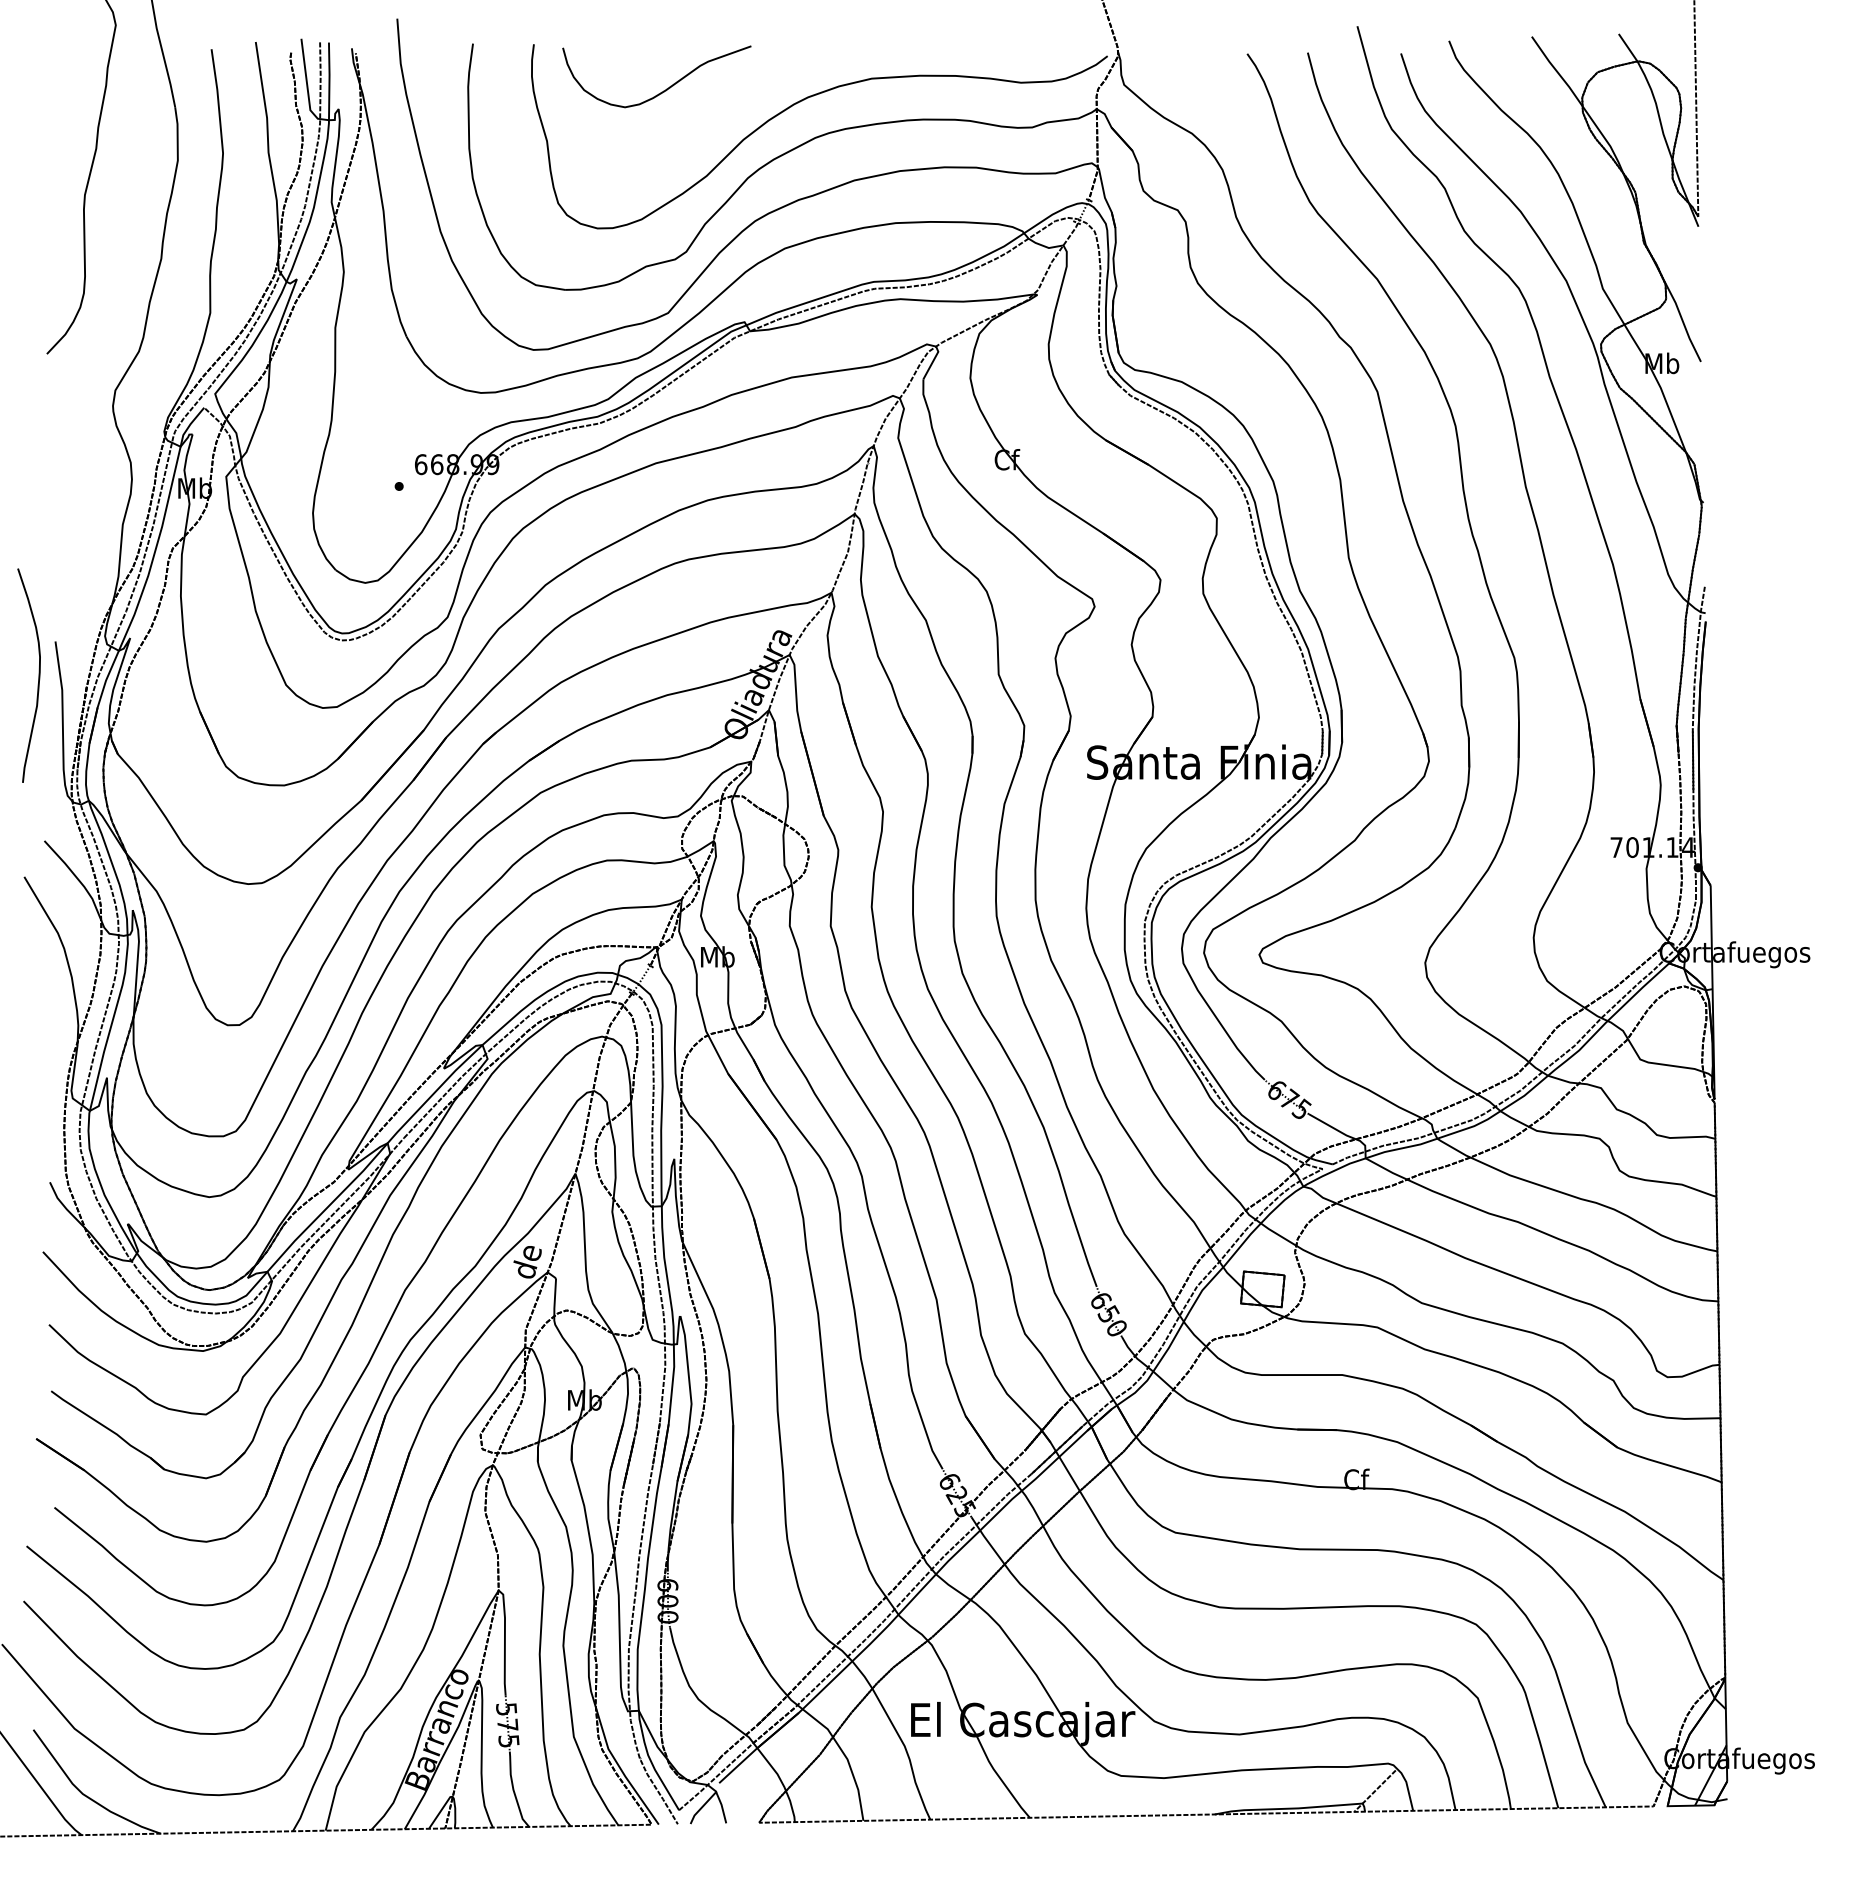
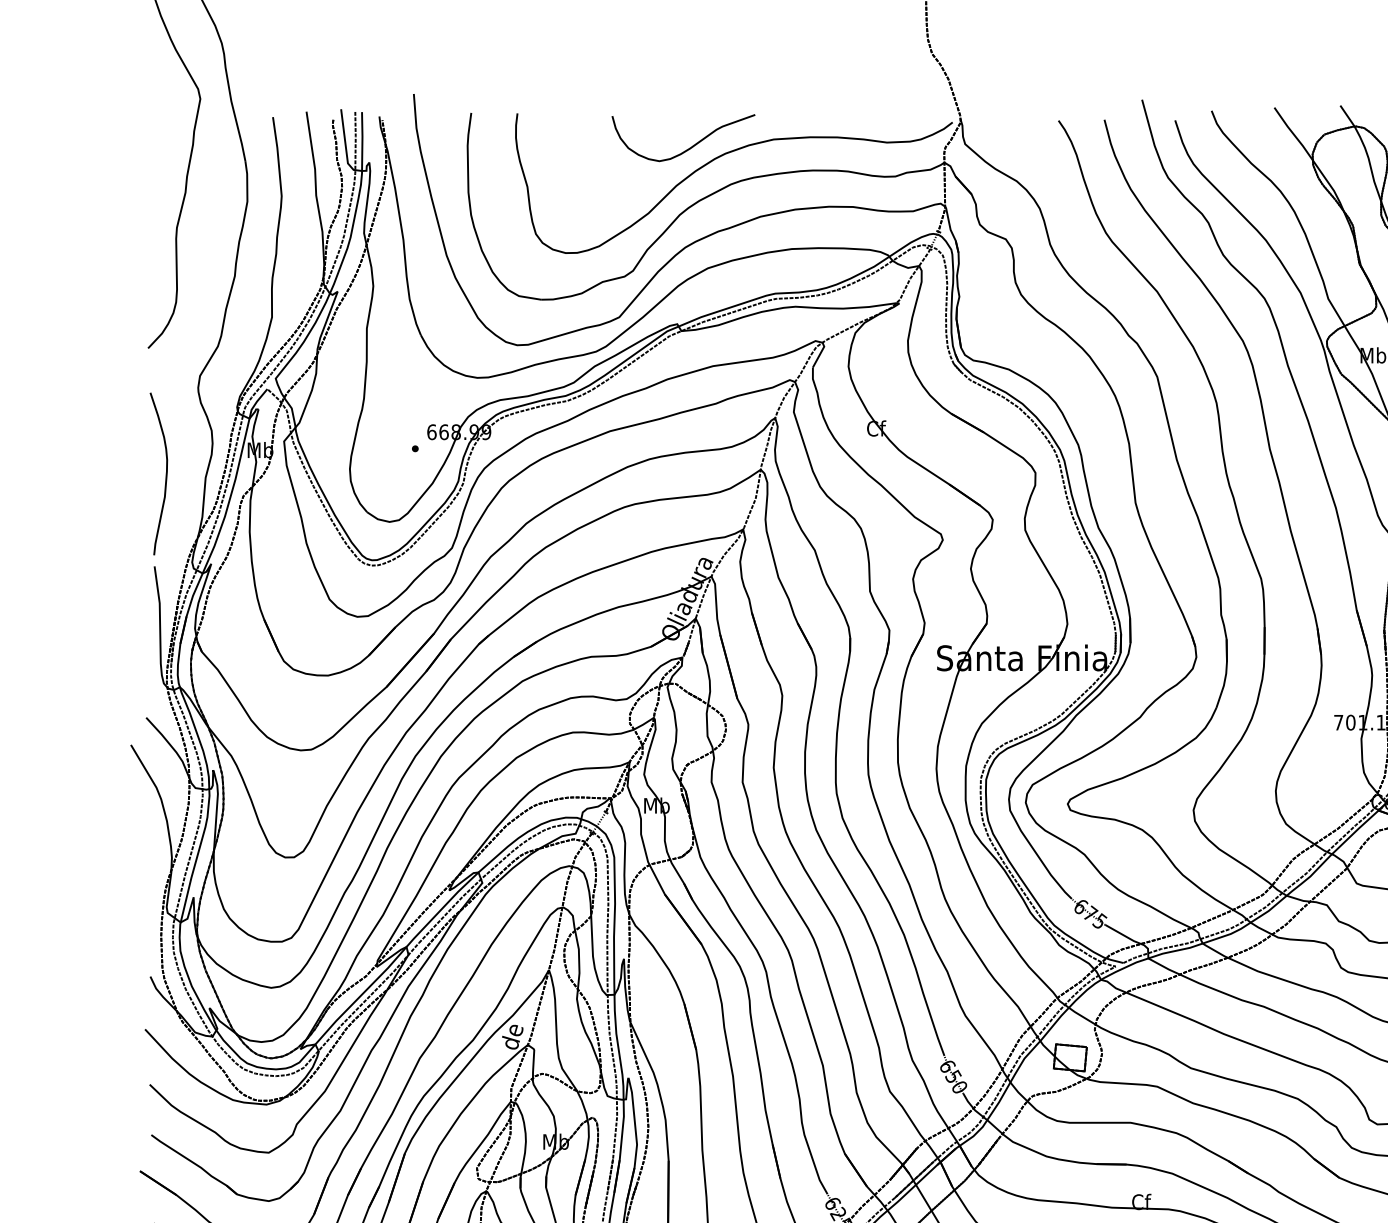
curve: (666, 88) -> (690, 146), moved
curve: (38, 675) -> (165, 473), moved

